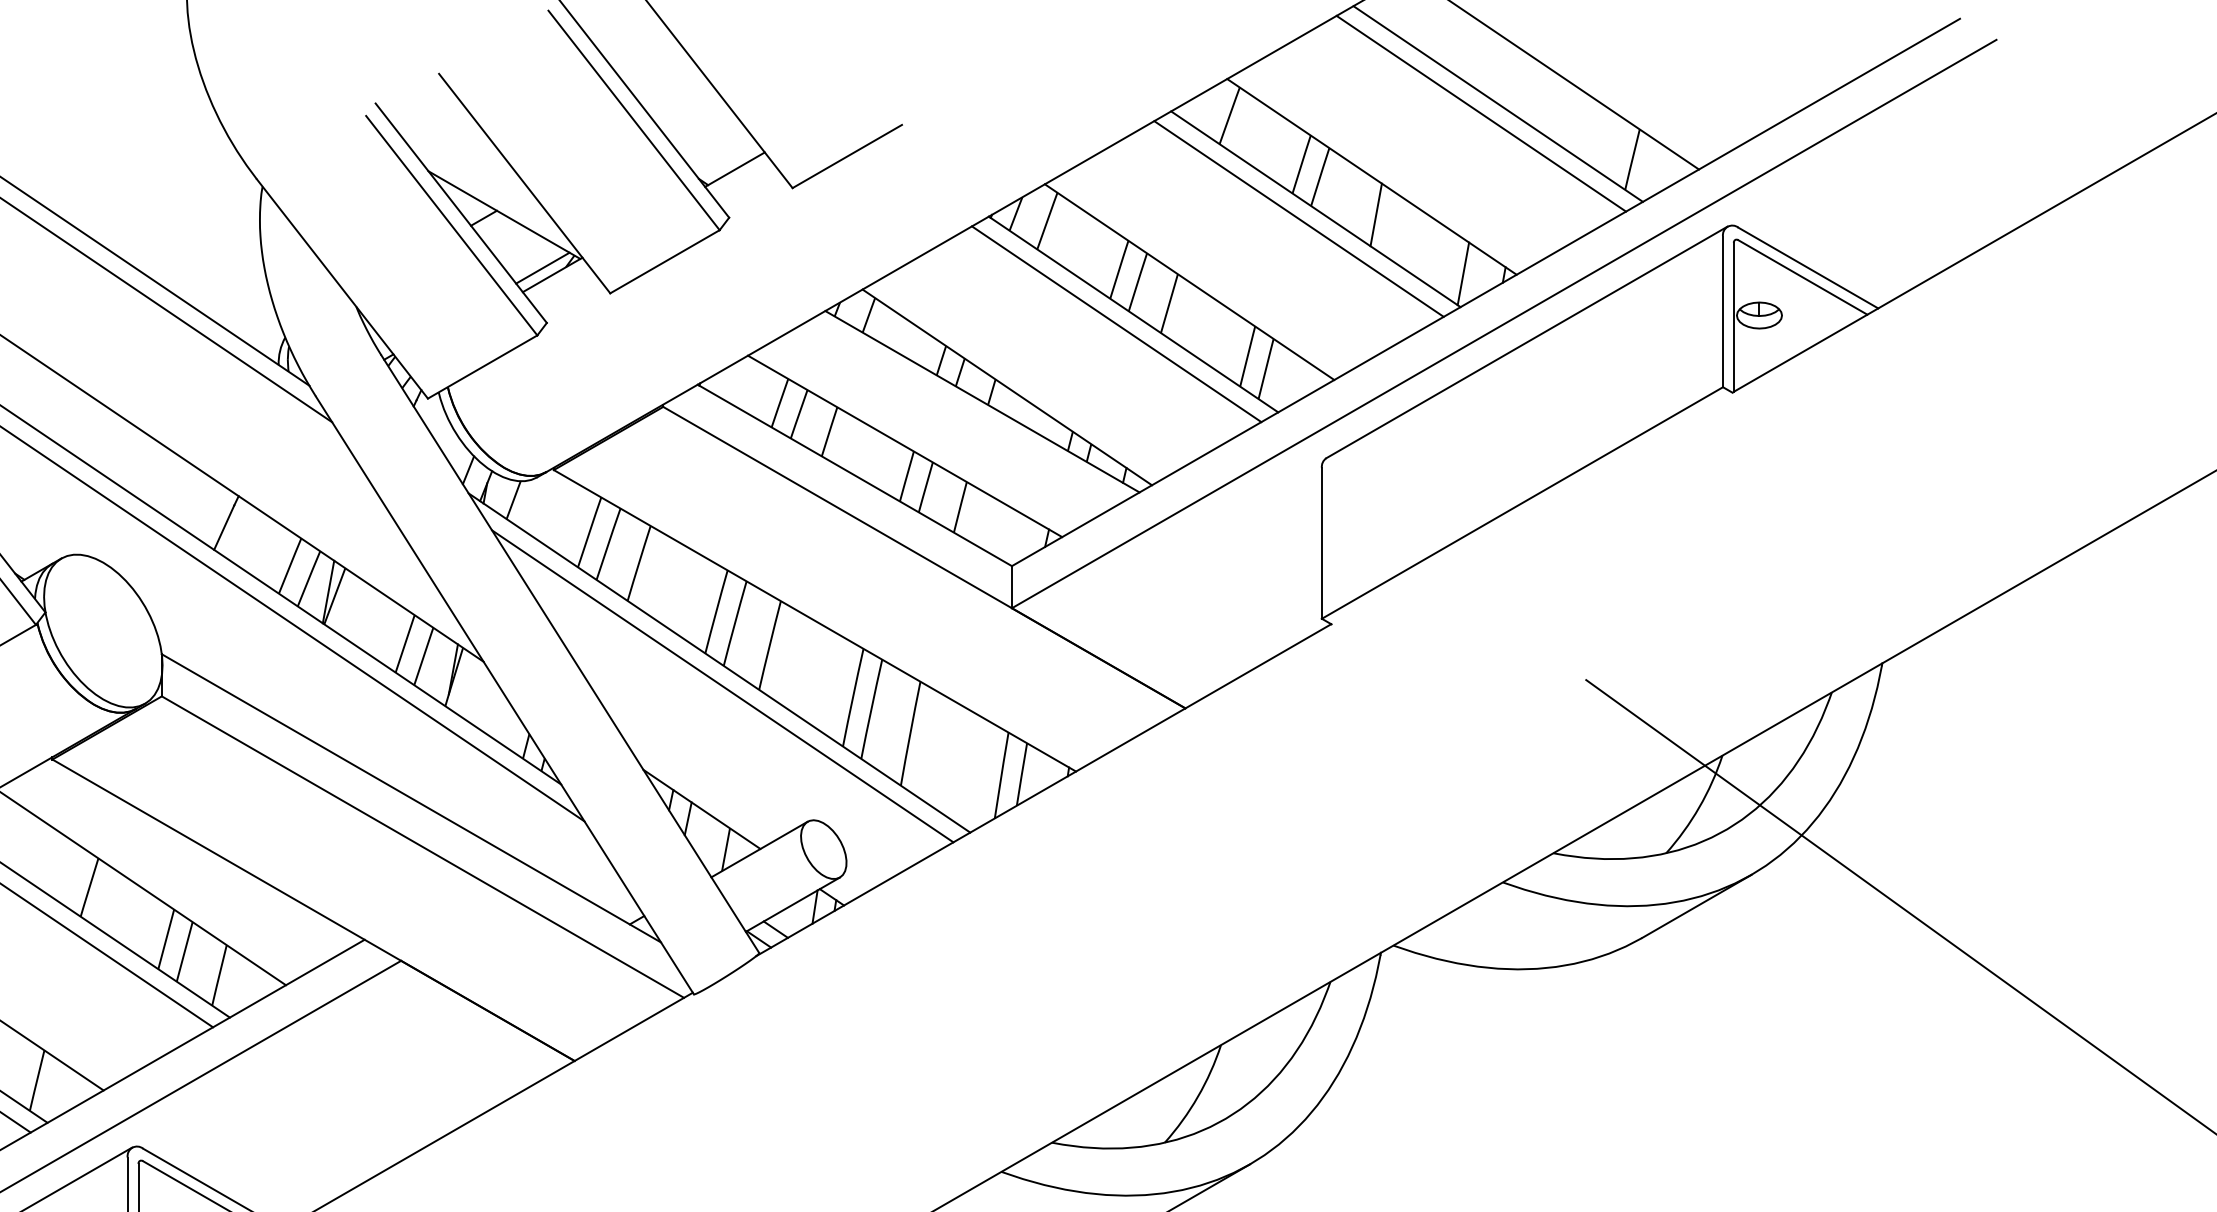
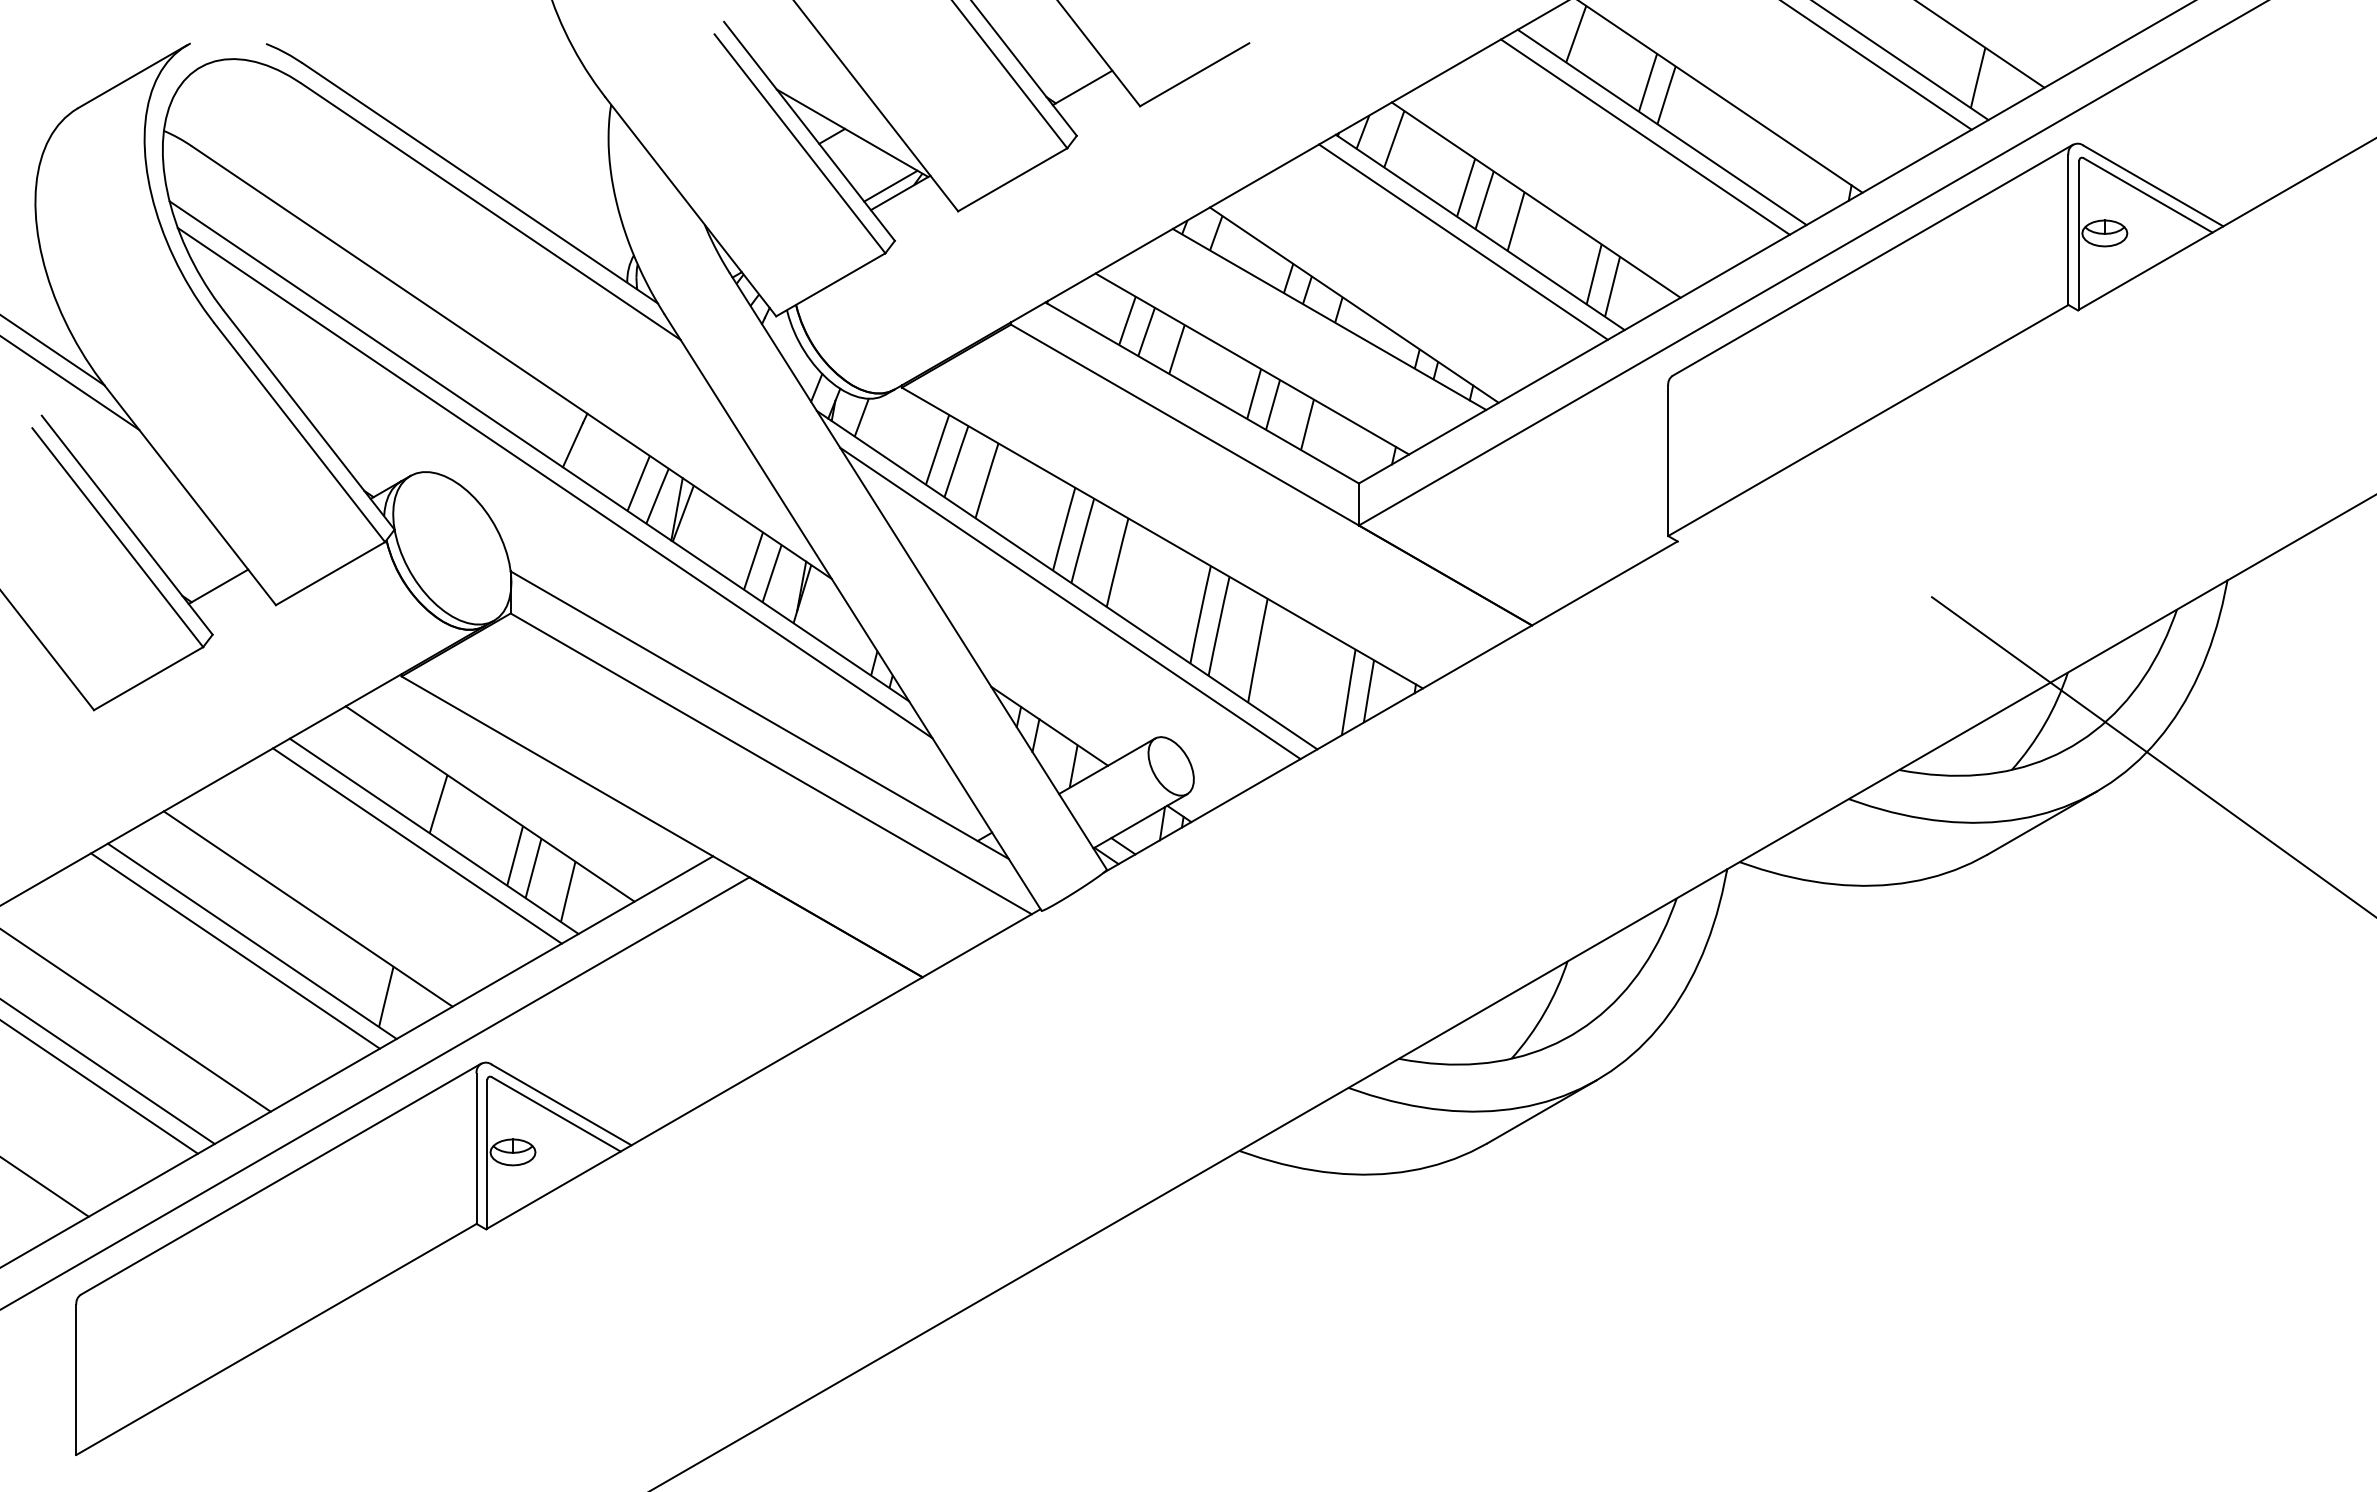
line: (1376, 214) -> (1722, 132), removed
line: (1463, 273) -> (1809, 191), removed

